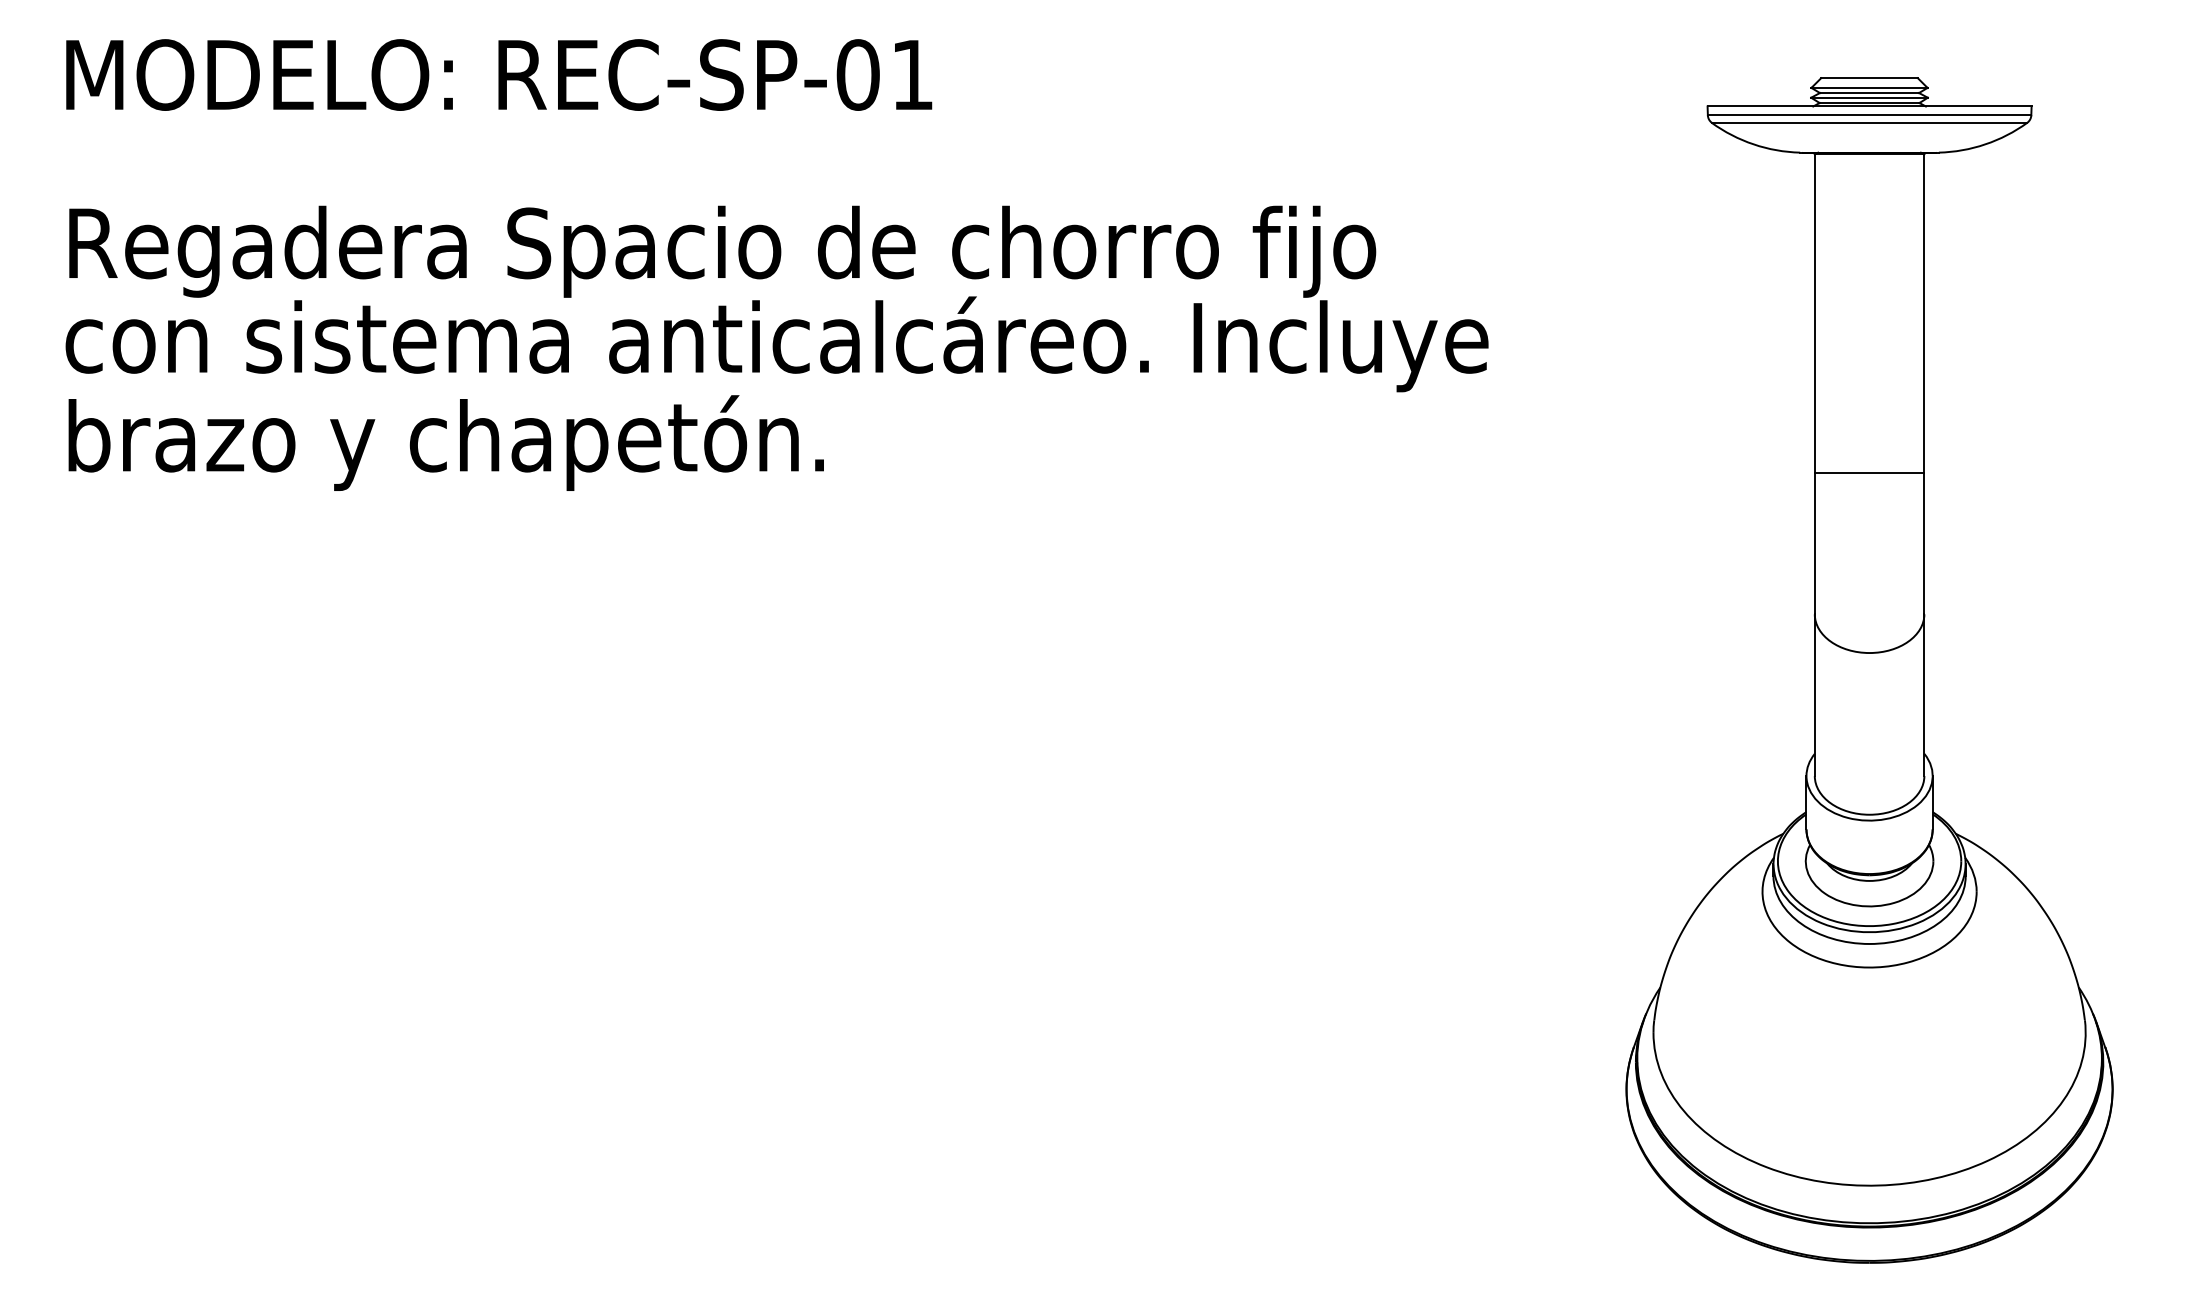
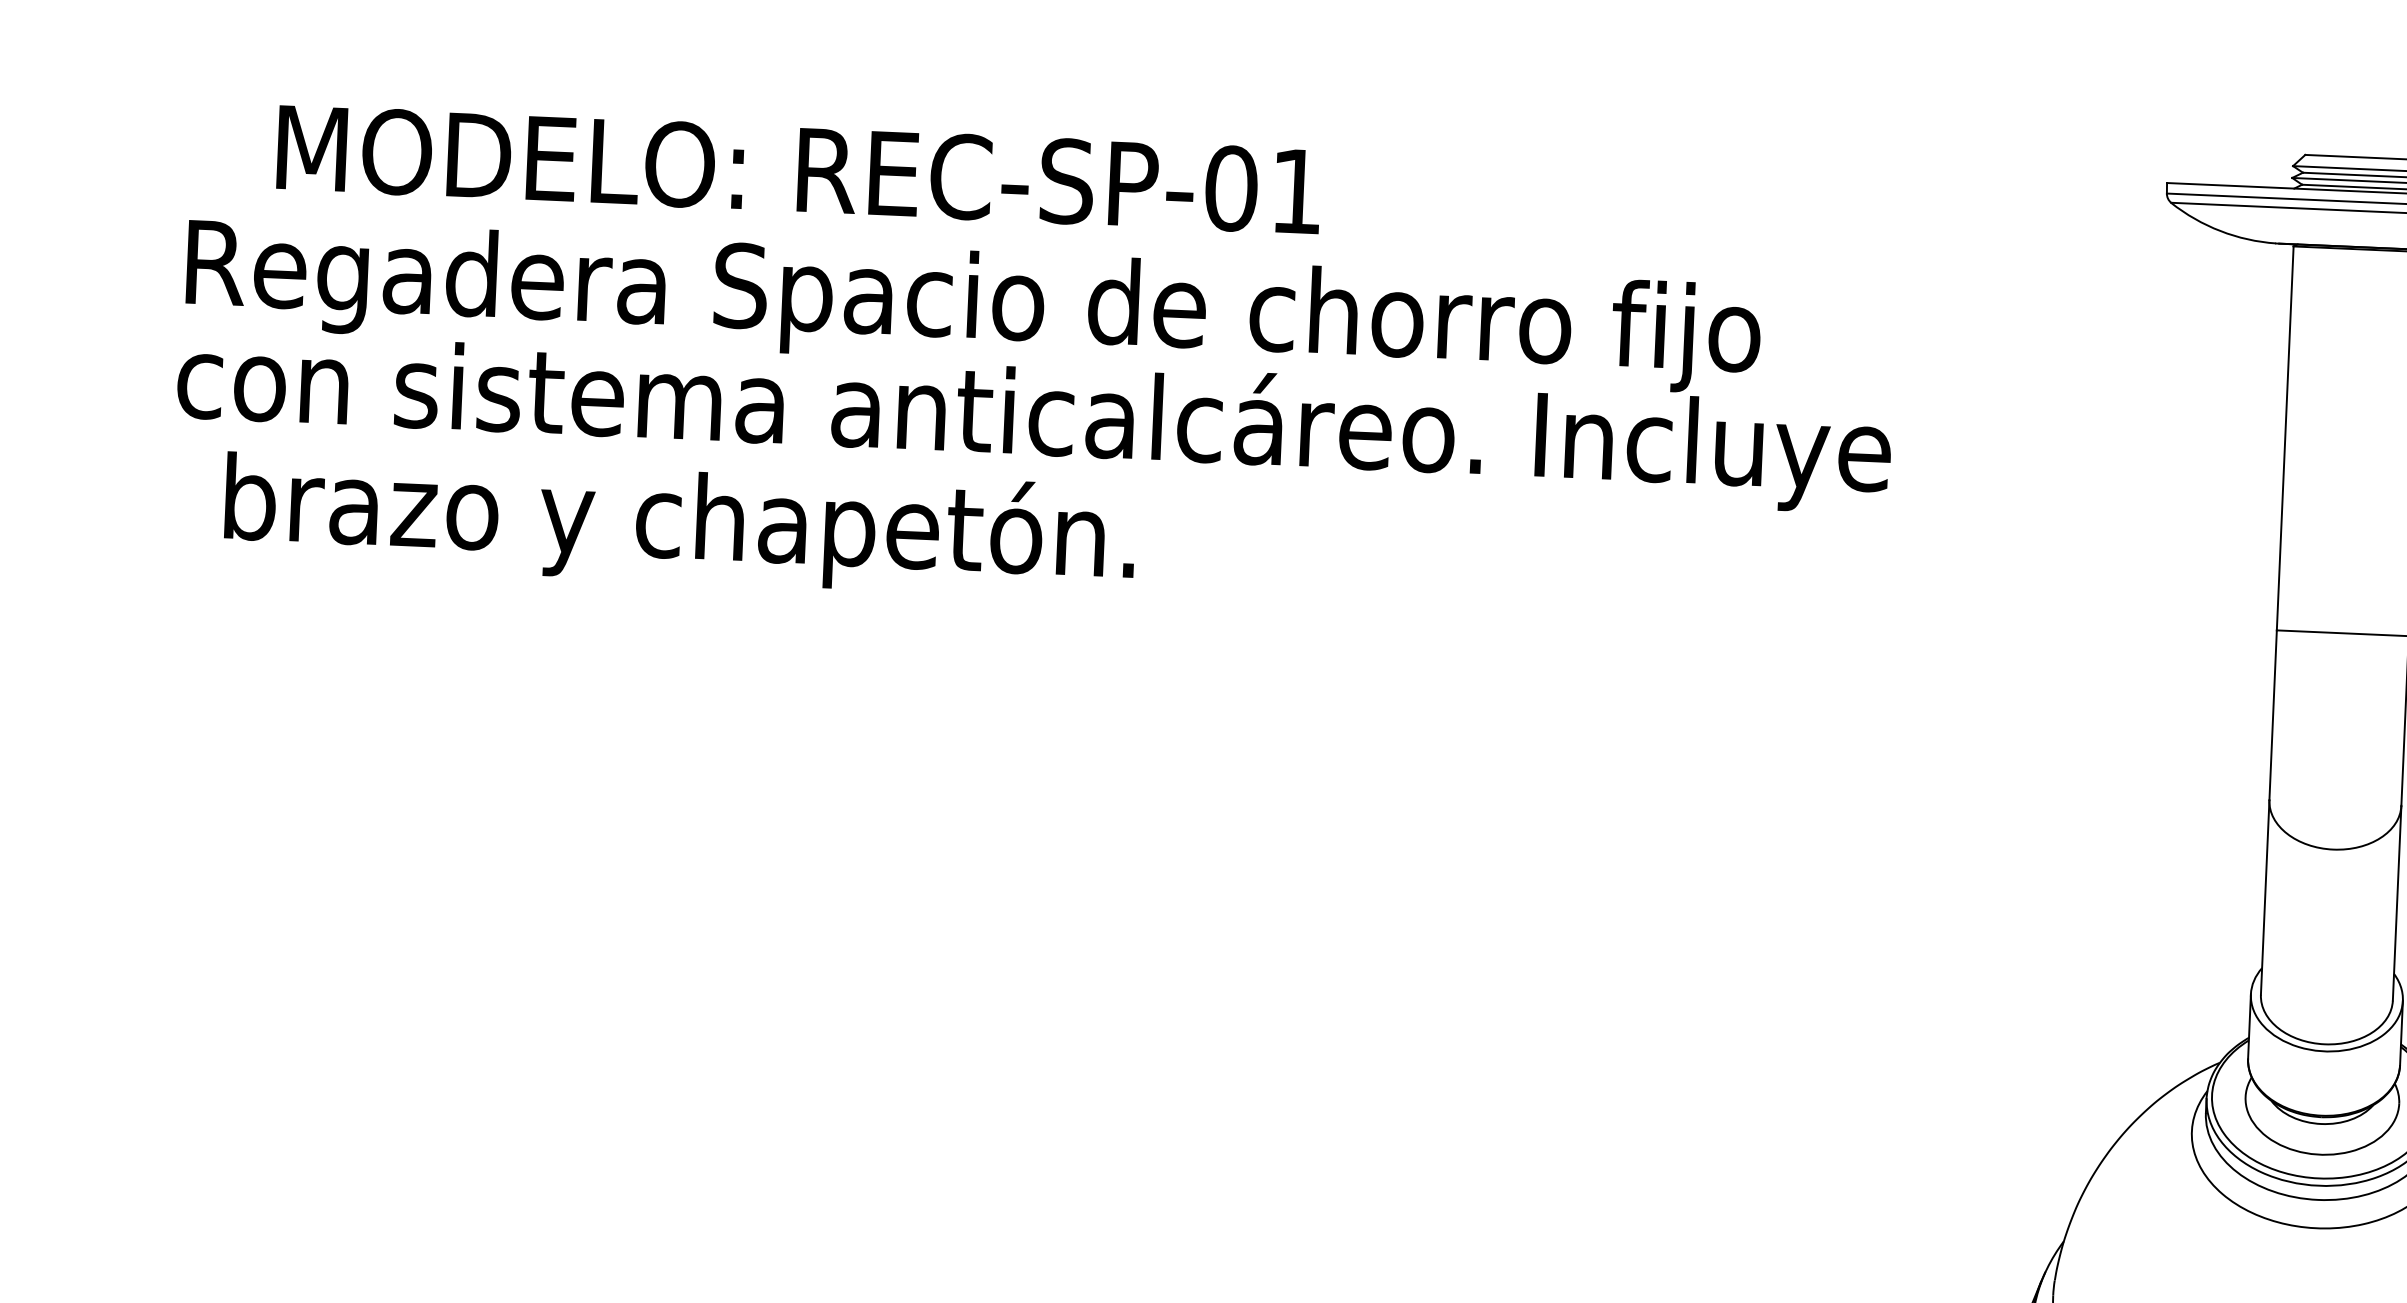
text: (499, 74) -> (799, 169), moved
text: (445, 442) -> (679, 523), moved

